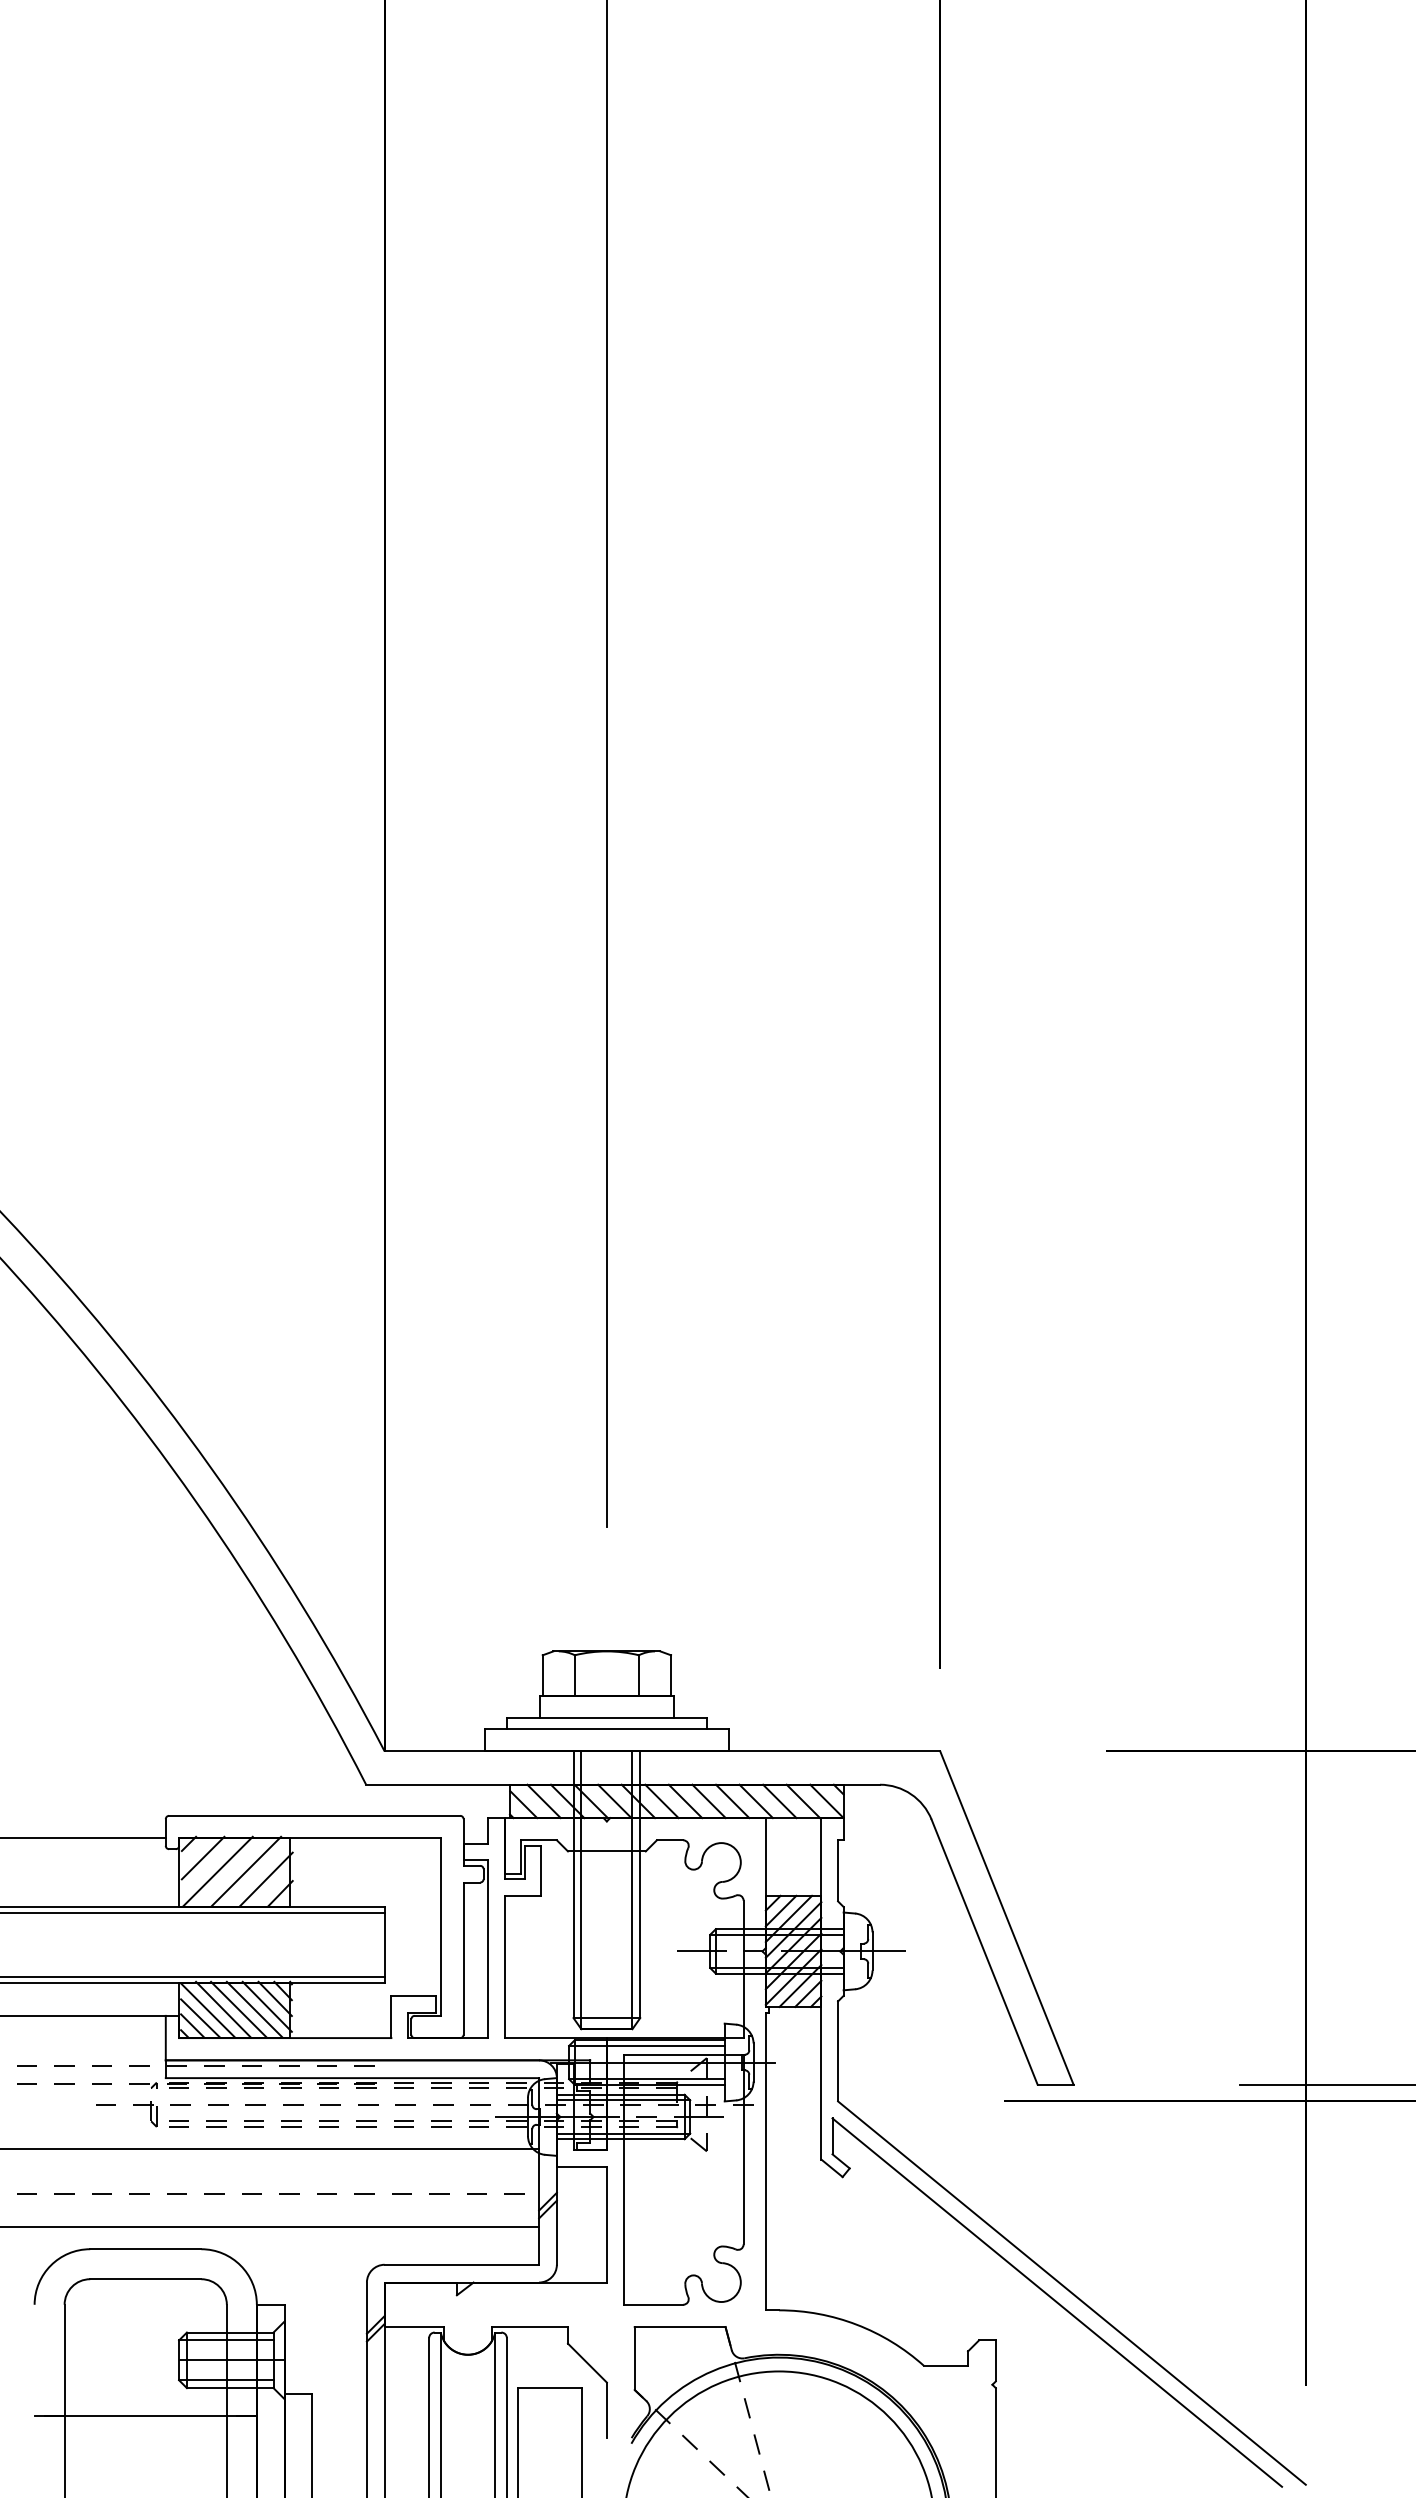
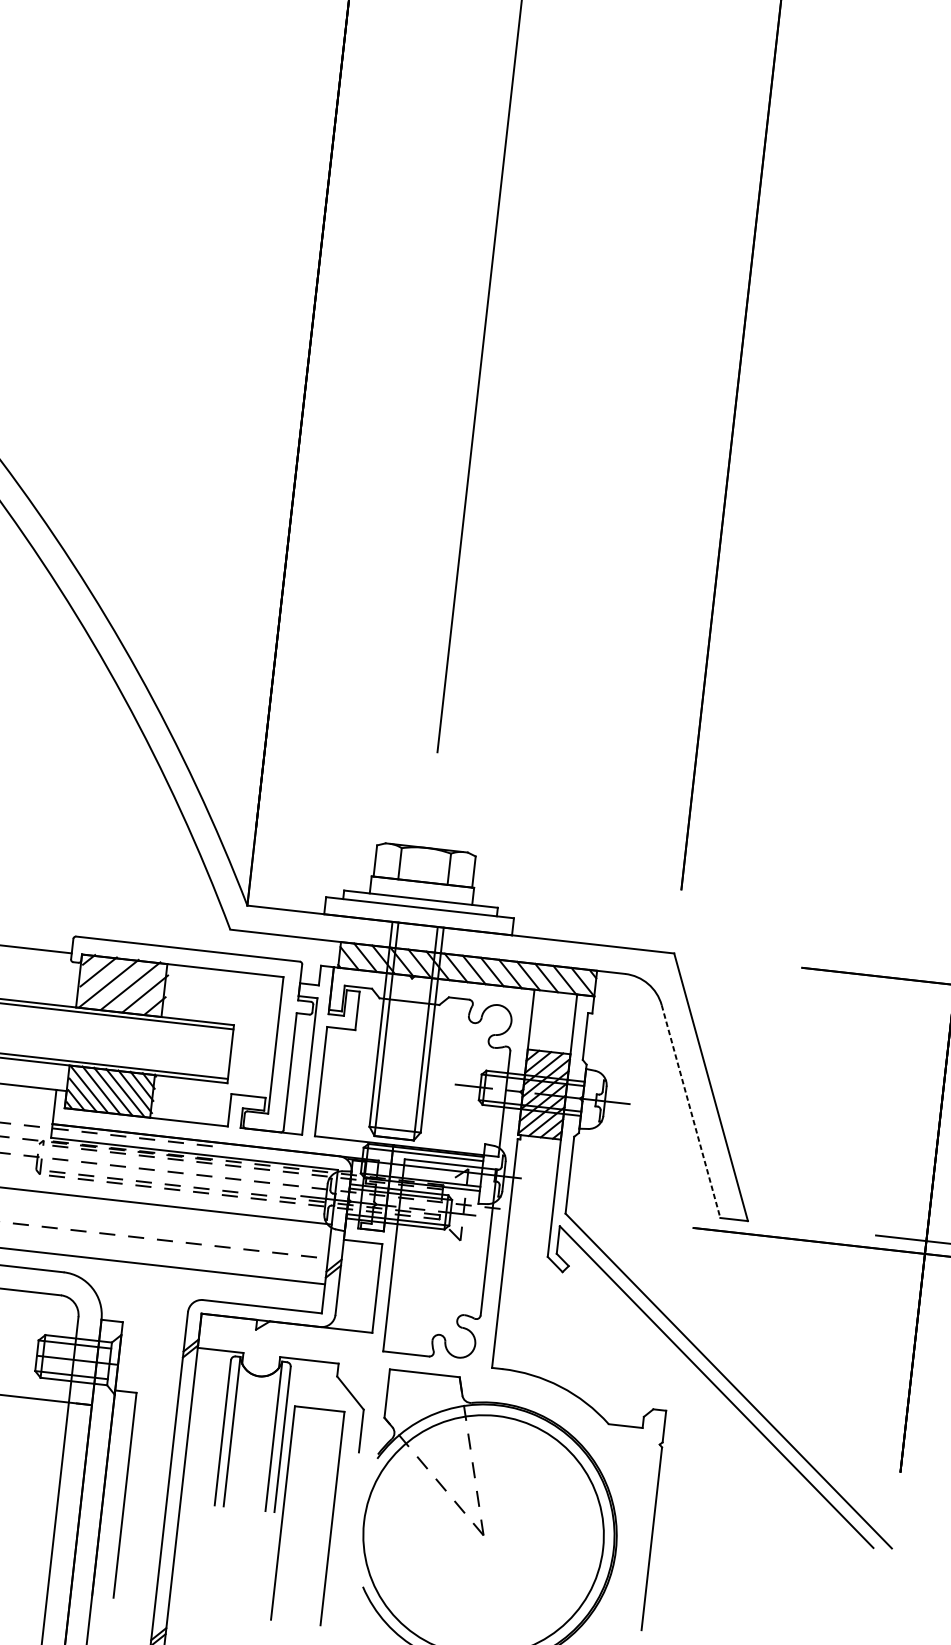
line: (984, 1952) -> (690, 1111), solid -> dashed

